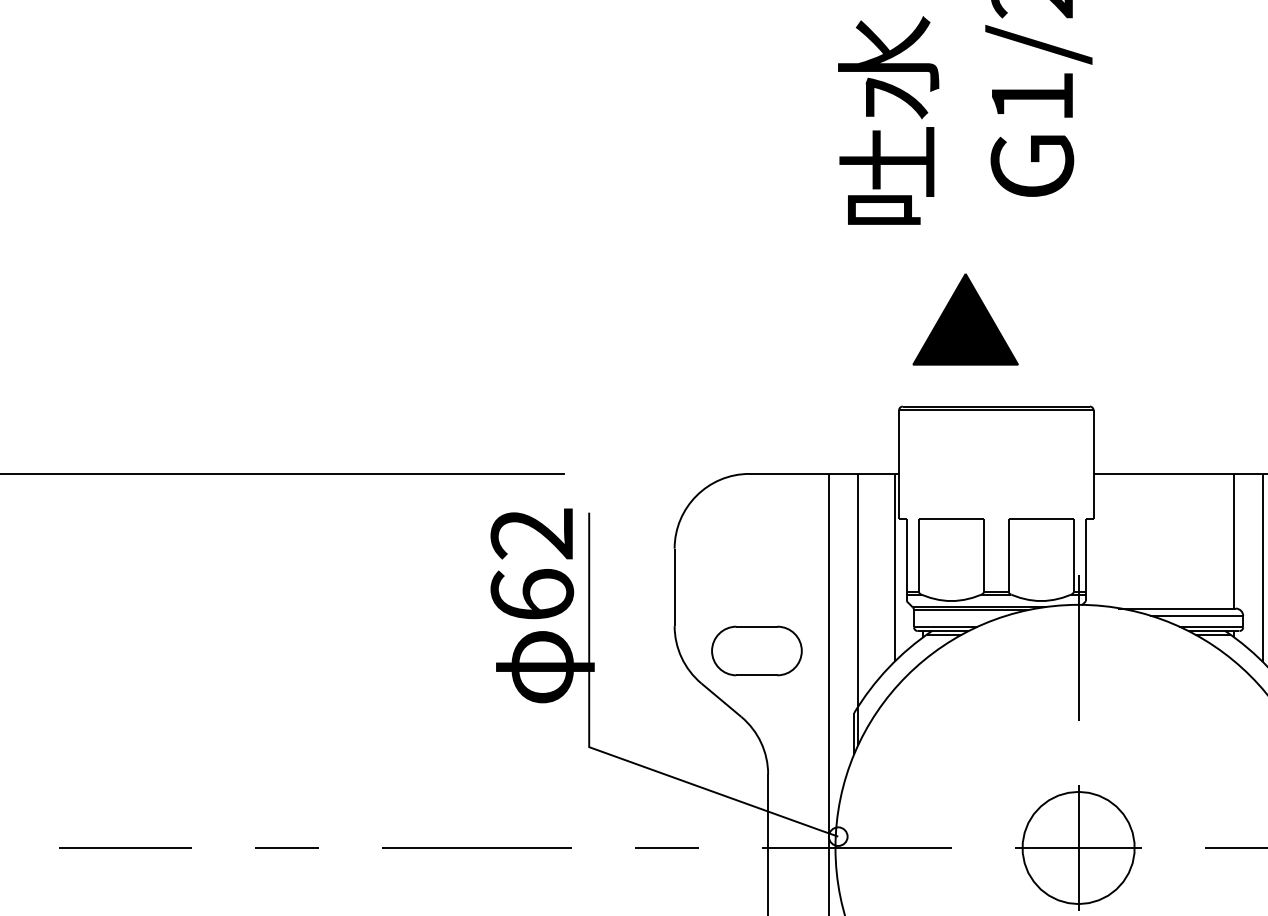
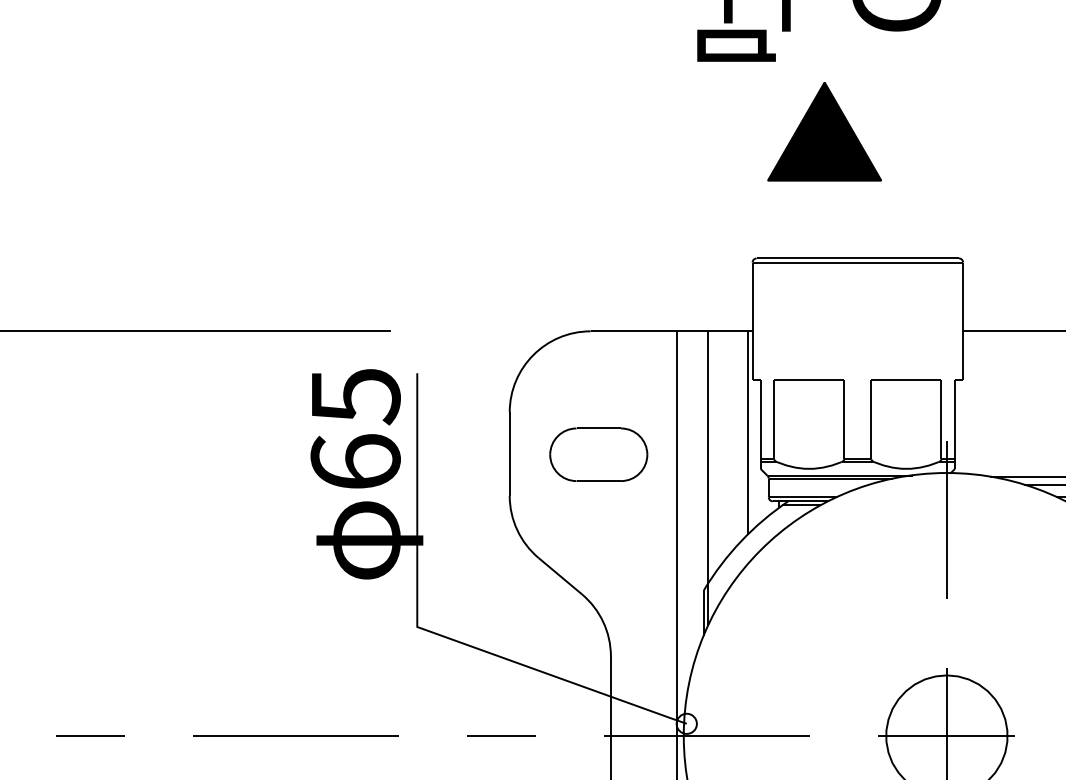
part: (965, 319) -> (824, 131), moved
text: (532, 534) -> (355, 396), 62 -> 65
part: (756, 650) -> (598, 454), moved

